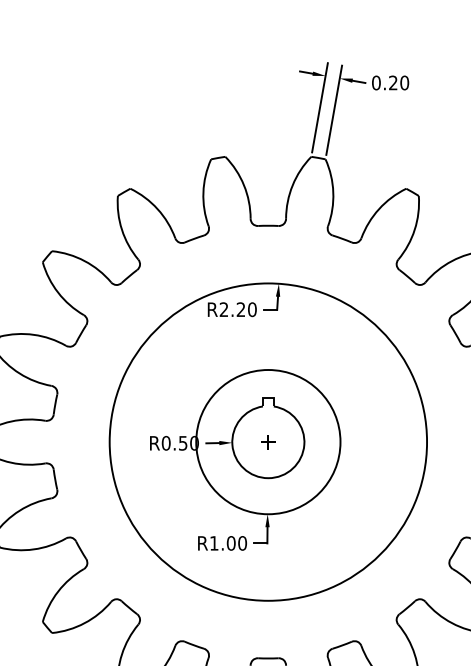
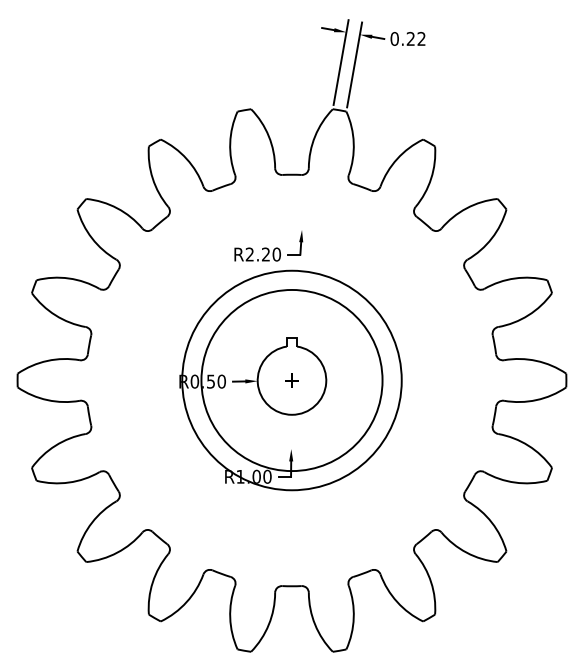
text: (404, 82) -> (421, 38), 0.20 -> 0.22
circle: (267, 442) -> (291, 380), size x0.6
circle: (267, 442) -> (291, 380), size x1.6

